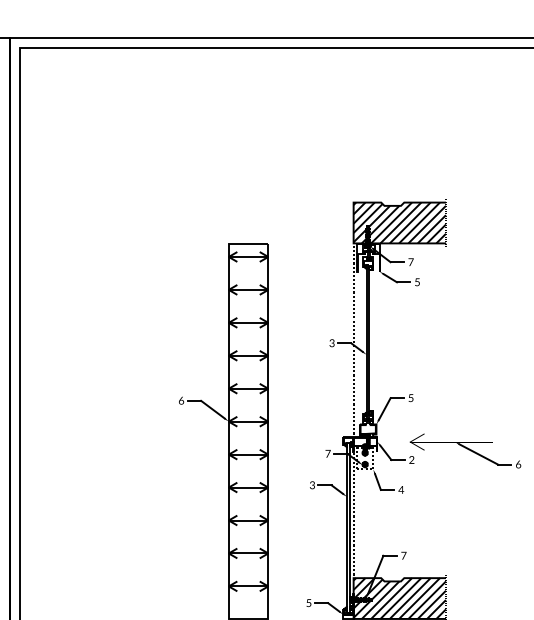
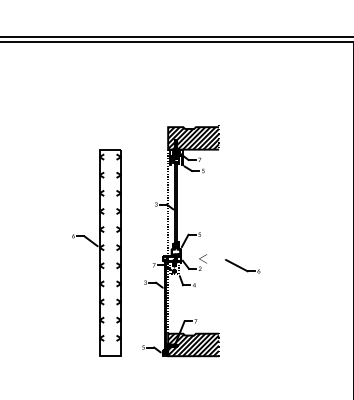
hatch: (248, 421) -> (110, 247), removed

